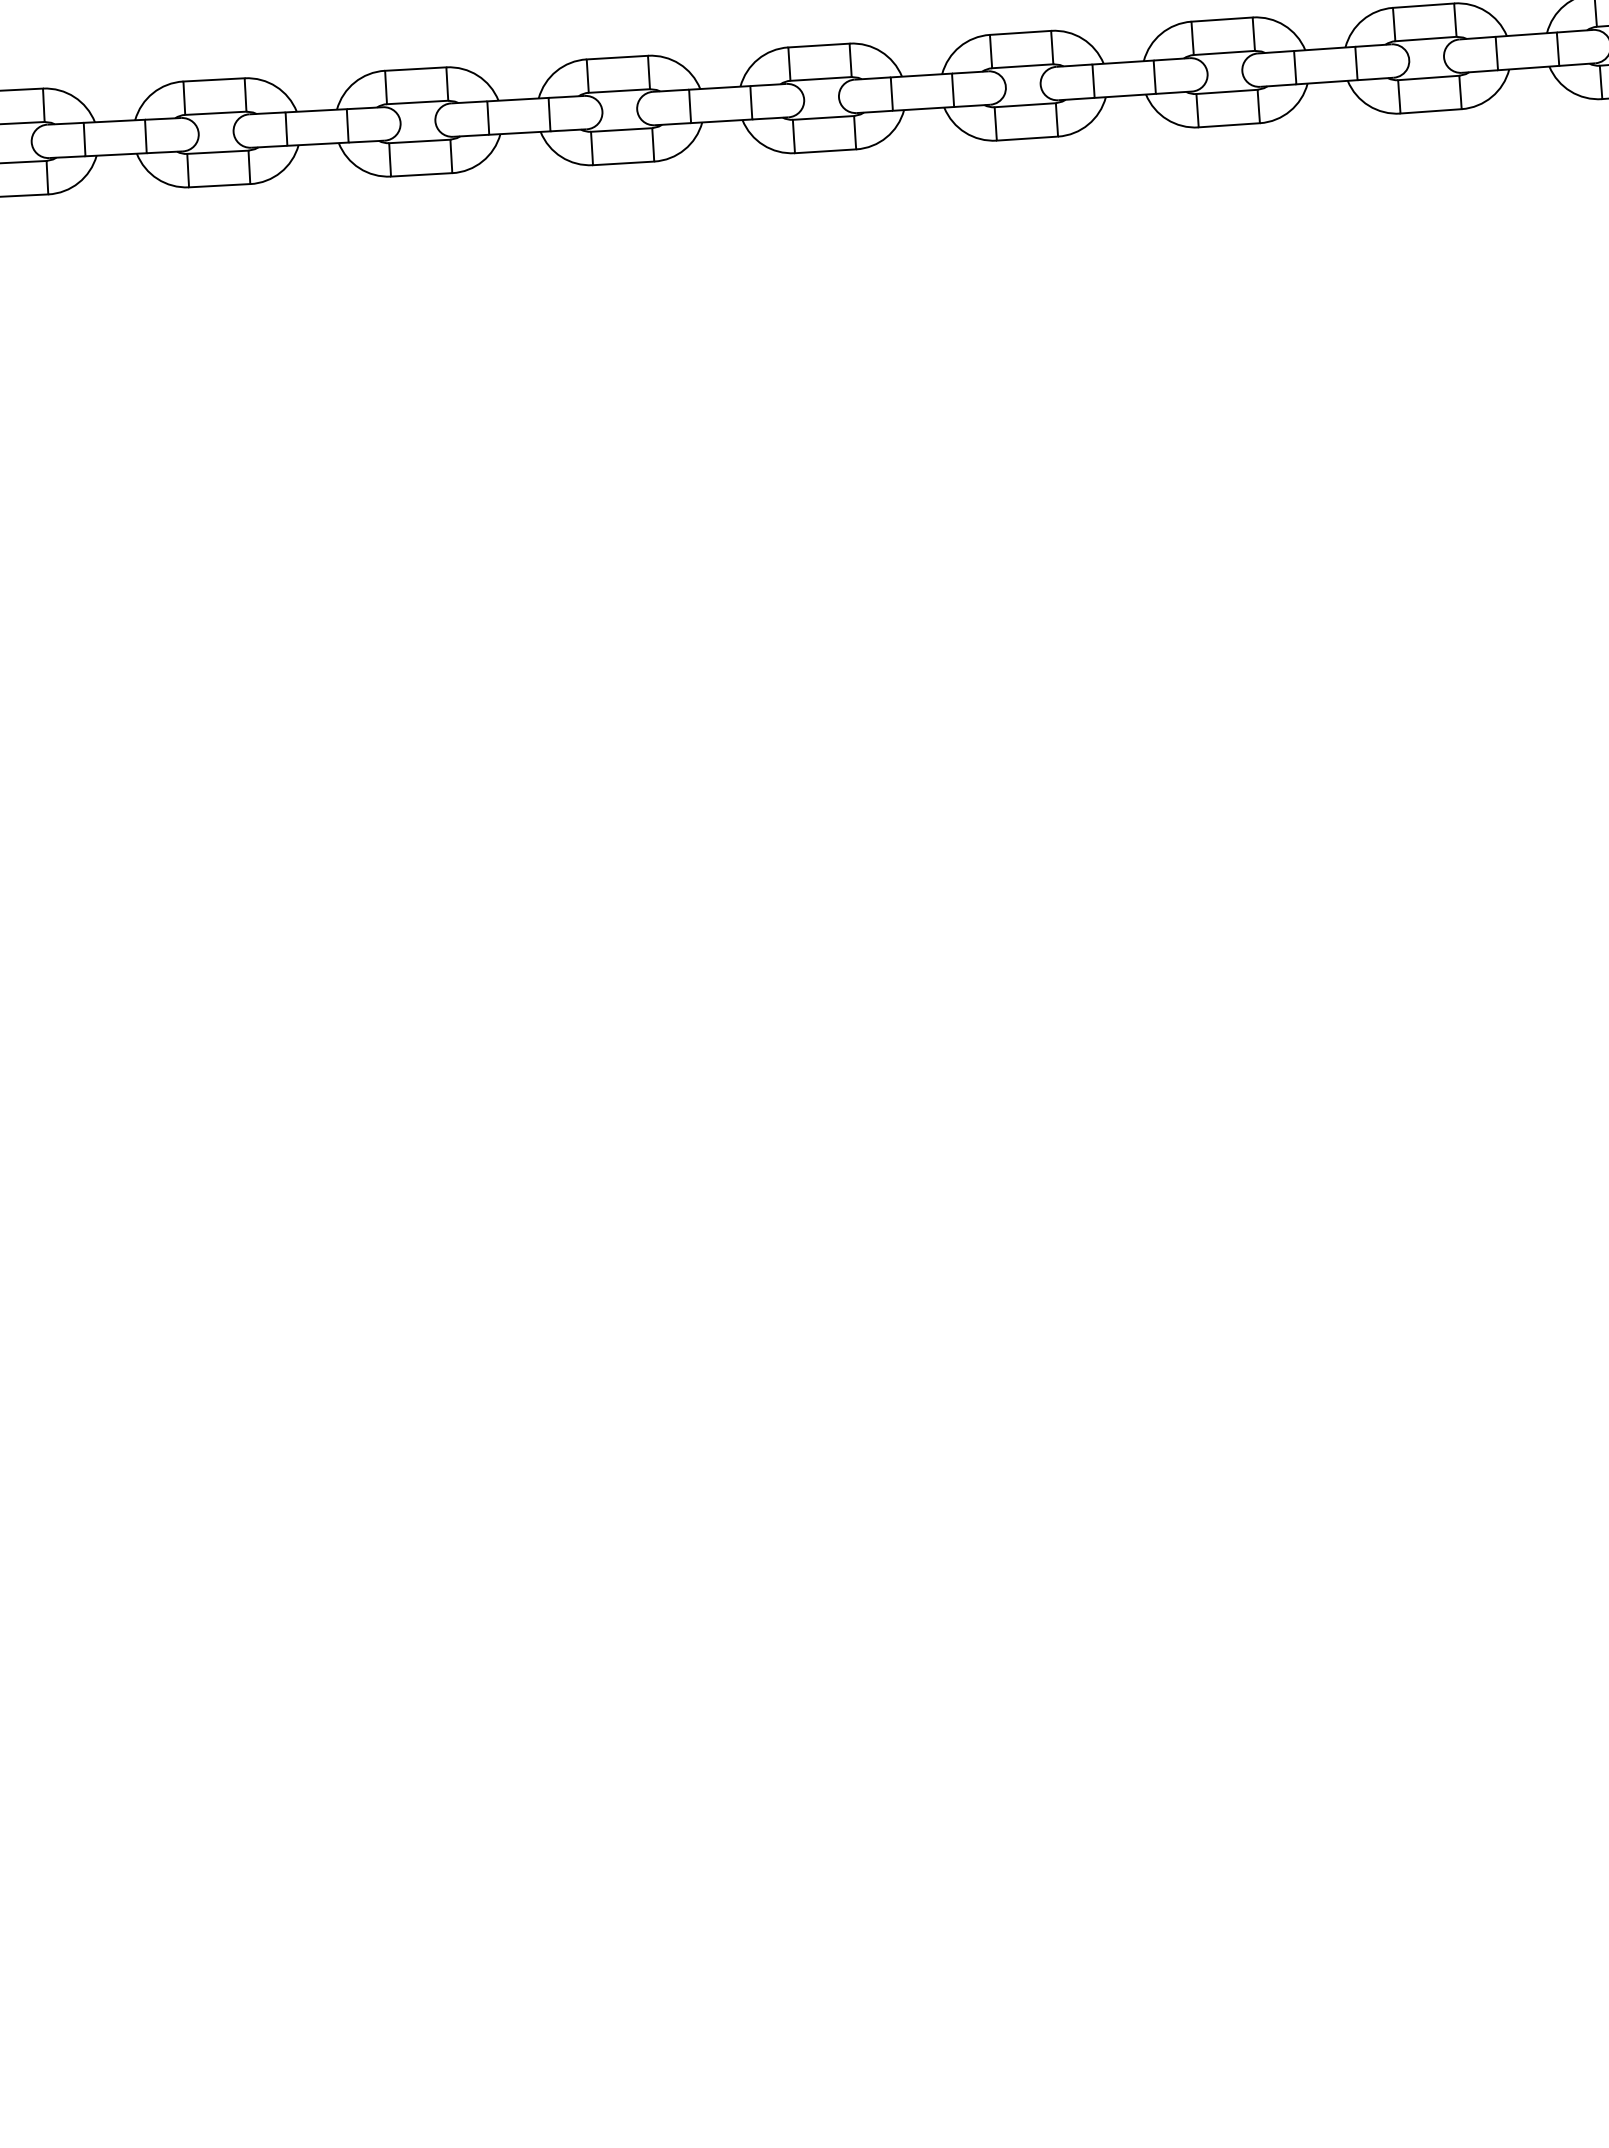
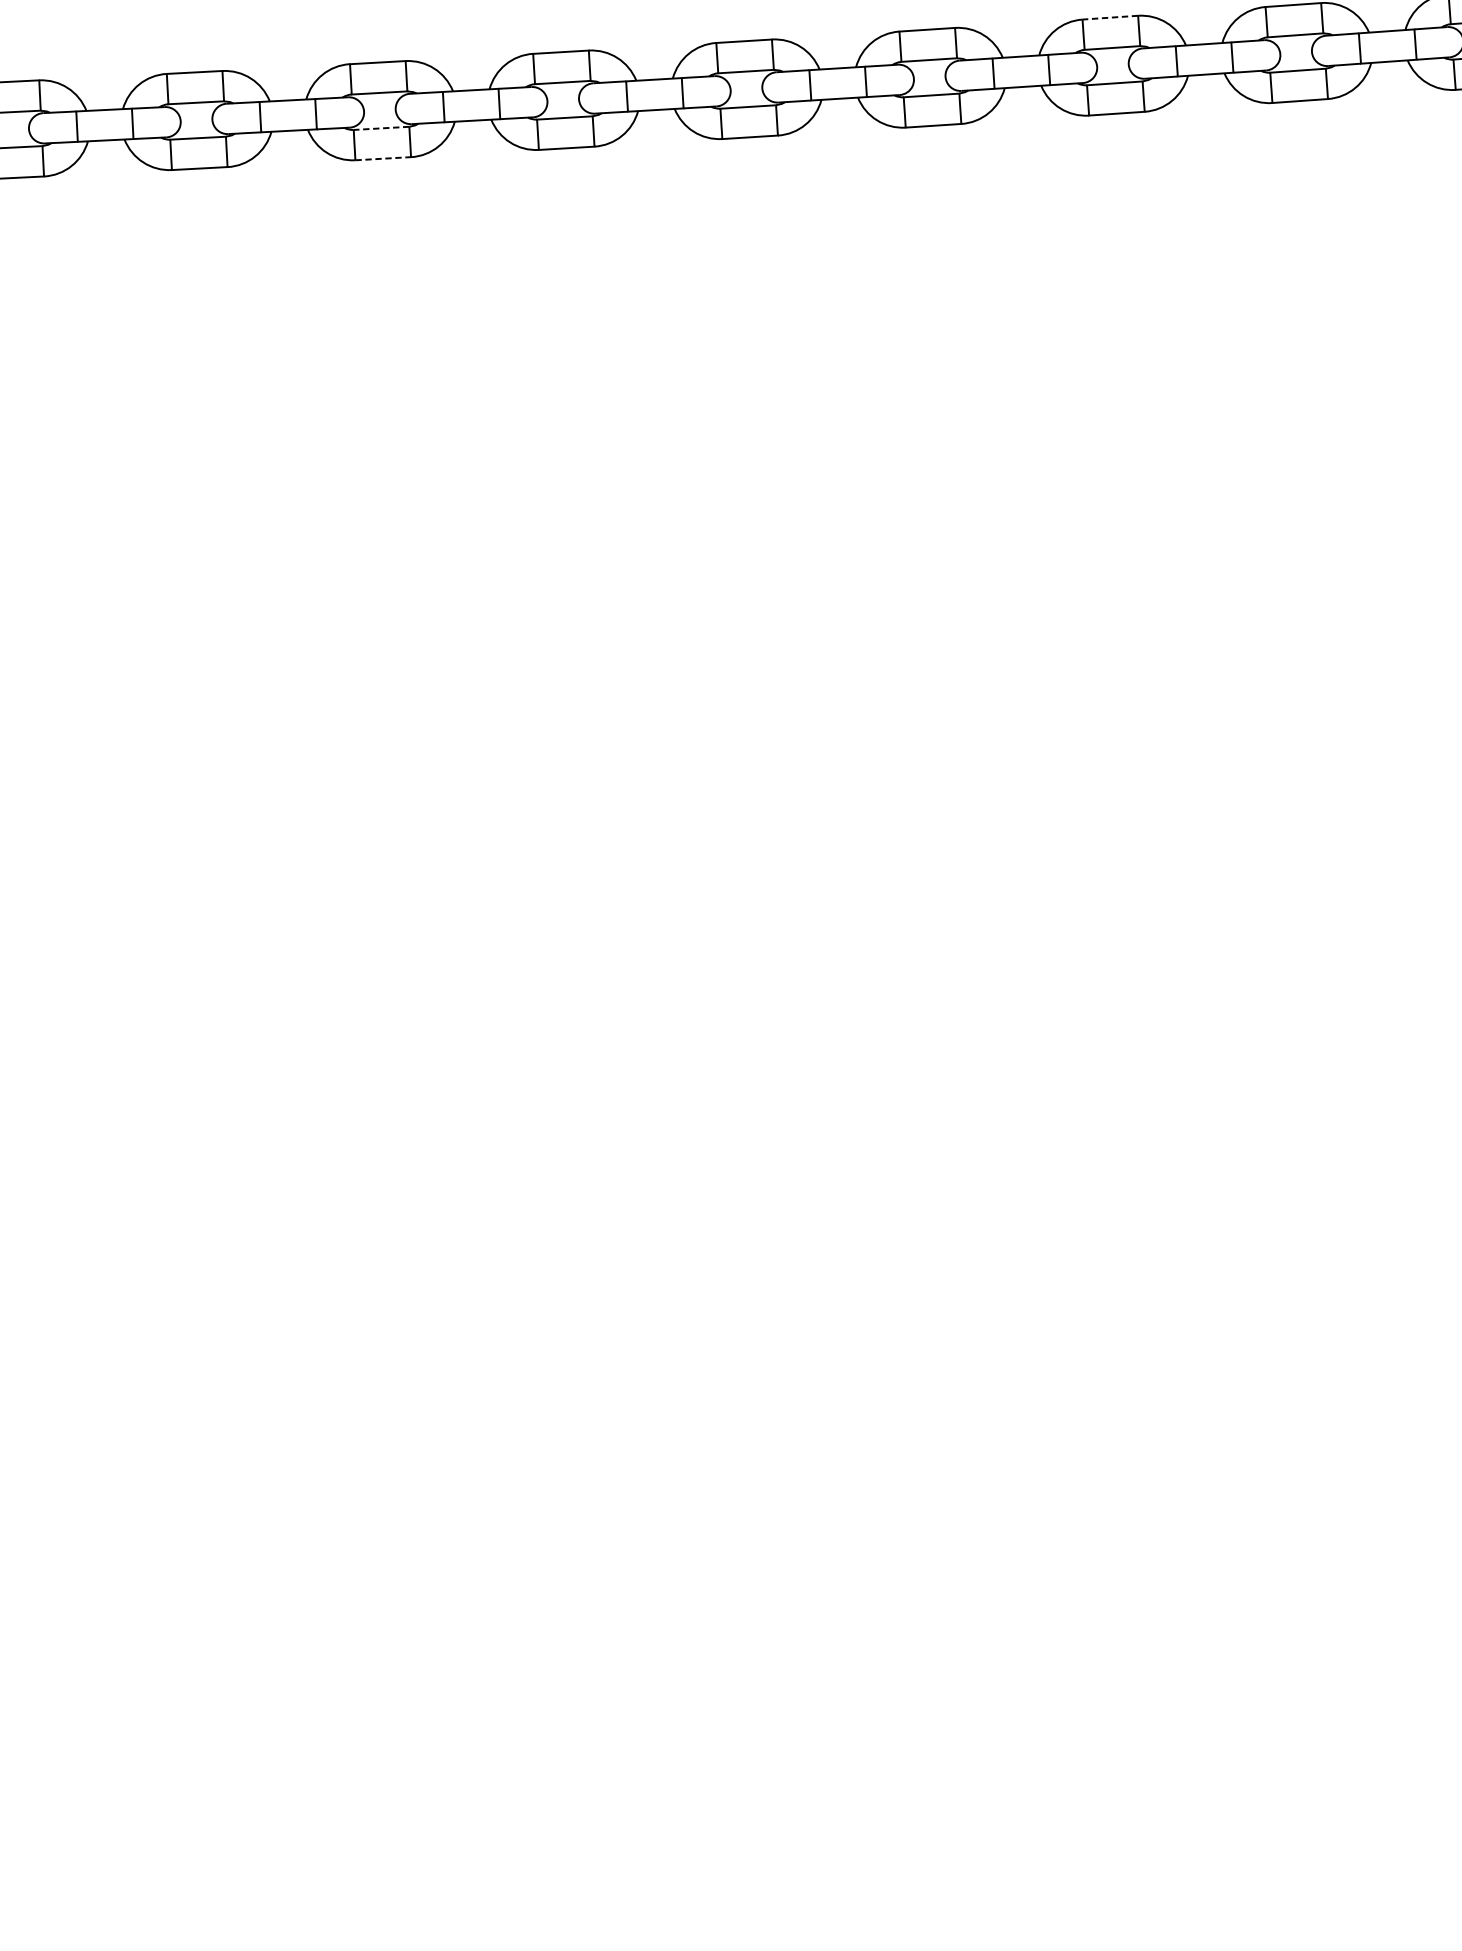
line: (1222, 19) -> (1110, 17), solid -> dashed
line: (419, 141) -> (381, 128), solid -> dashed
line: (421, 174) -> (383, 158), solid -> dashed

